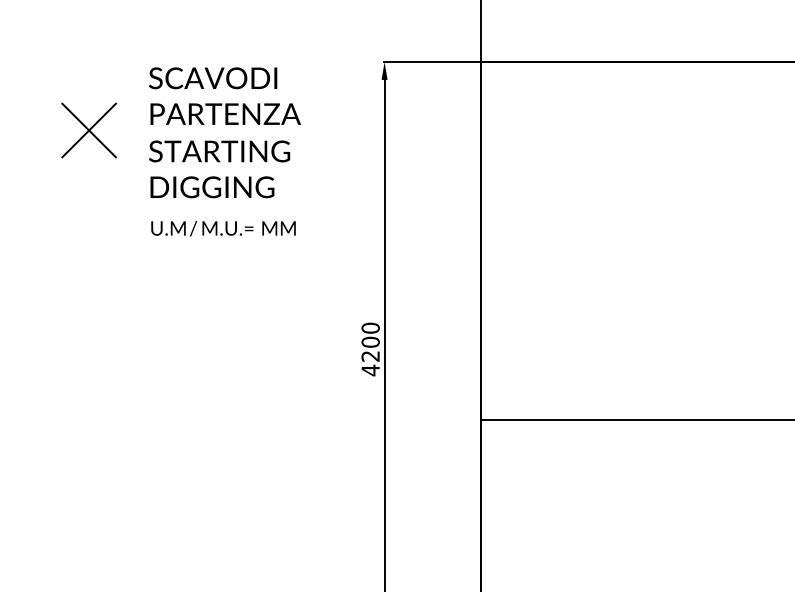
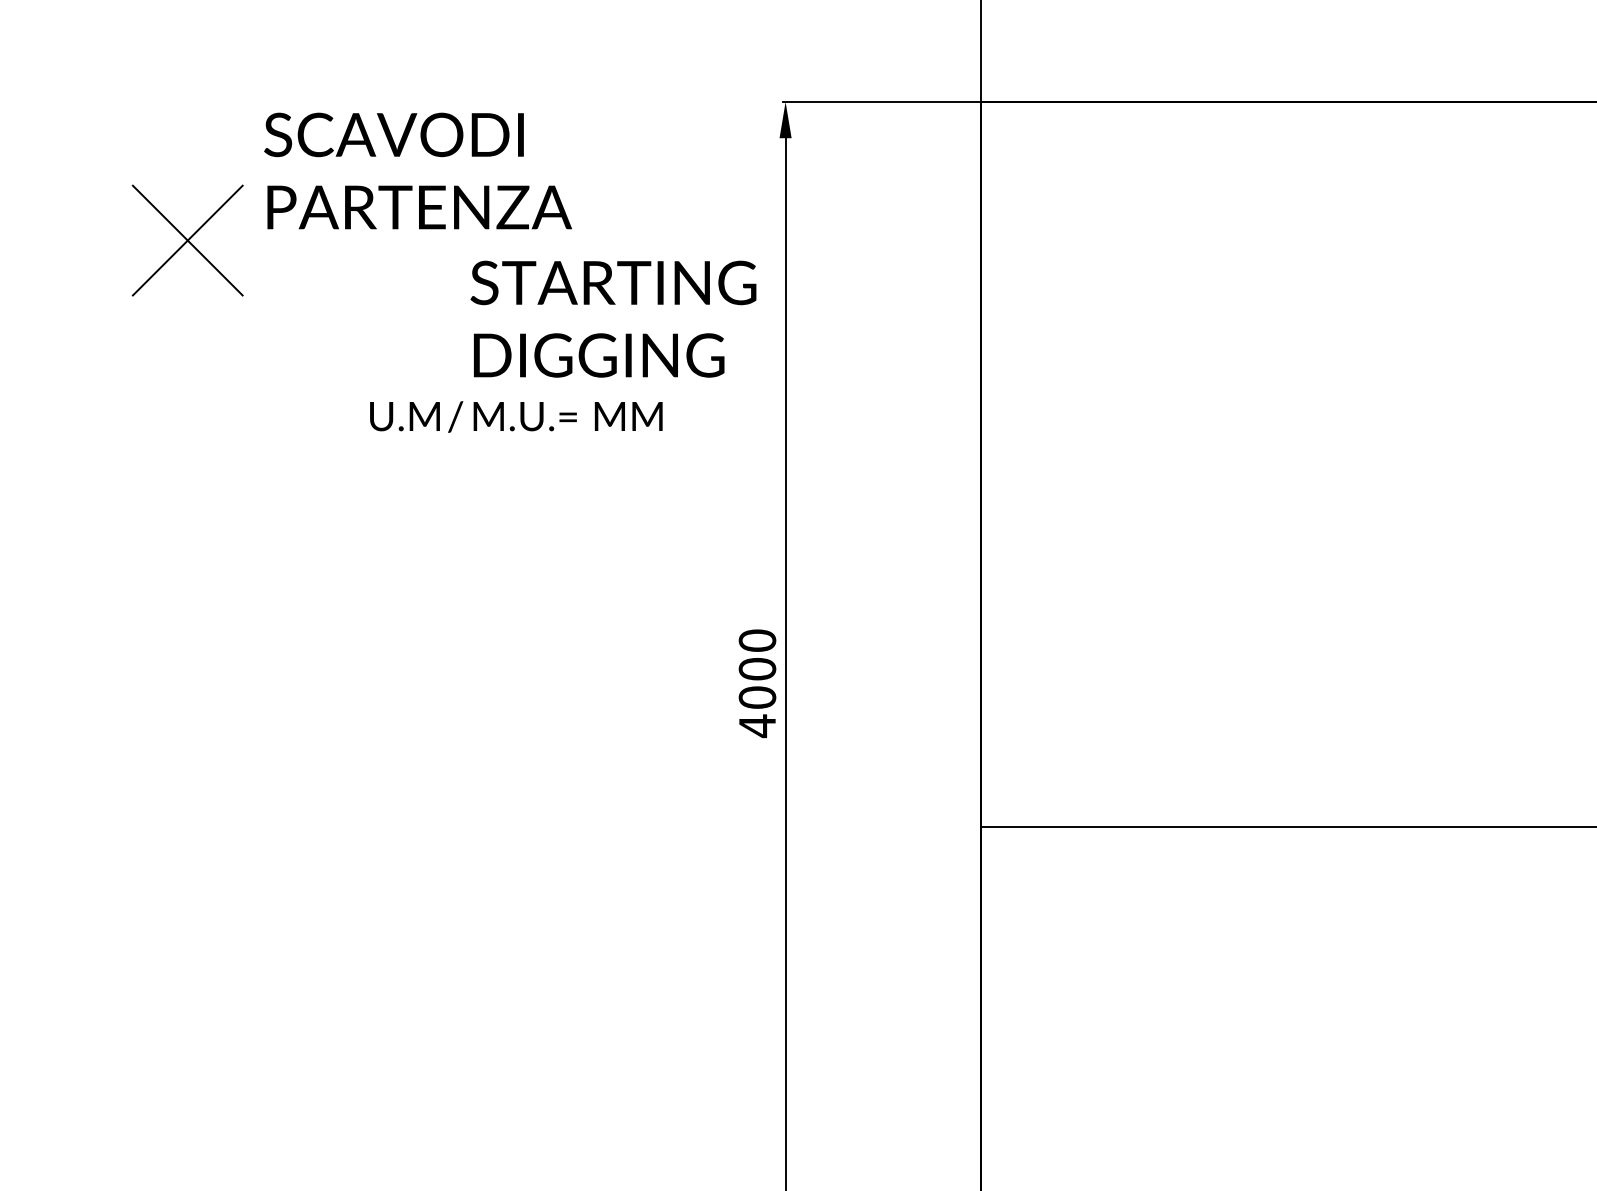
text: (224, 95) -> (417, 169), moved
text: (219, 169) -> (613, 319), moved
text: (223, 228) -> (516, 416), moved
text: (370, 355) -> (757, 695), 4200 -> 4000

